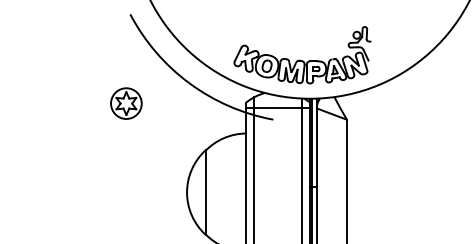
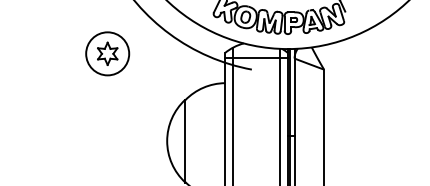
circle: (126, 103) -> (107, 53), size x1.43

